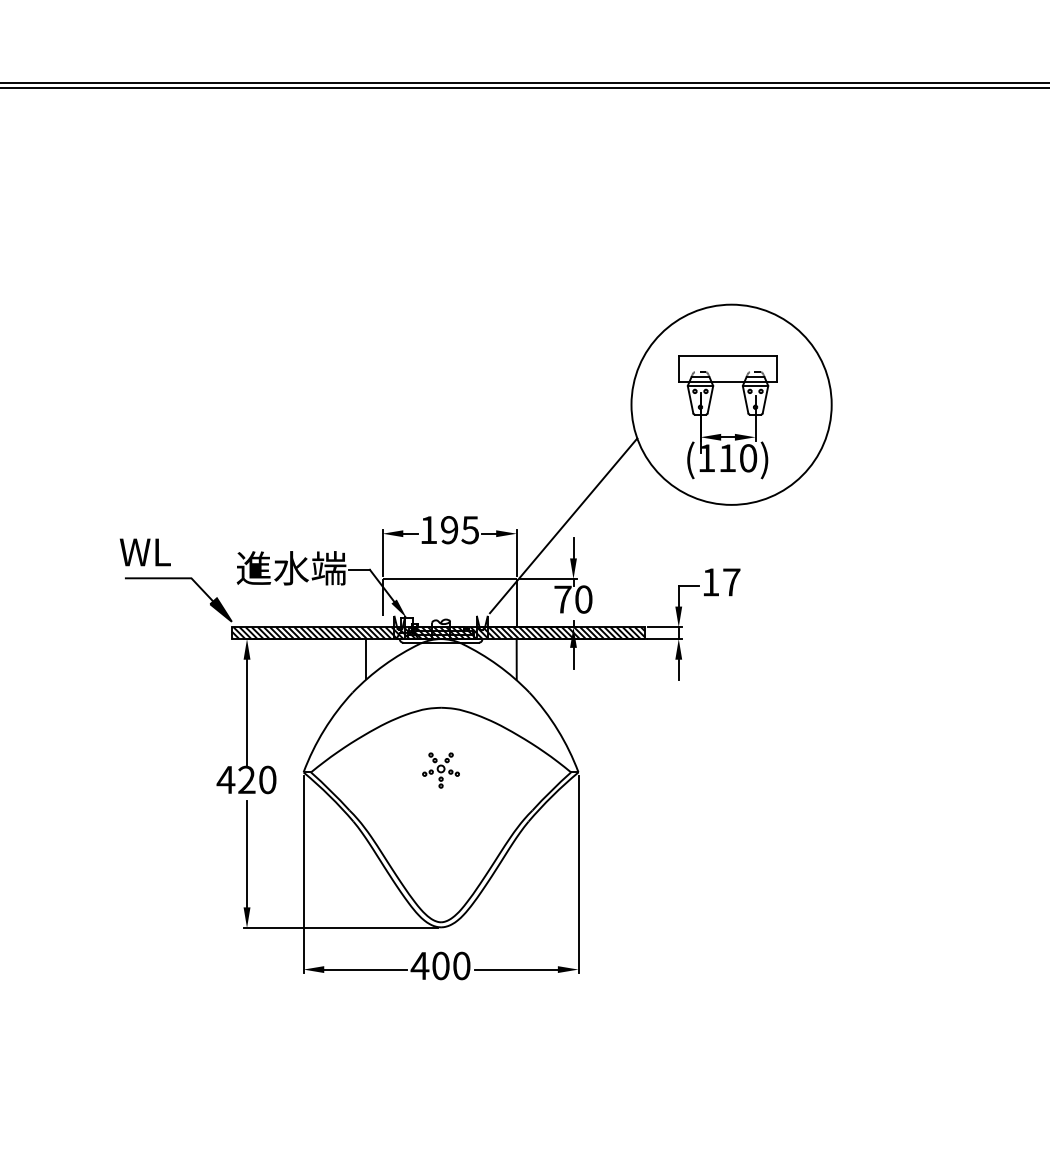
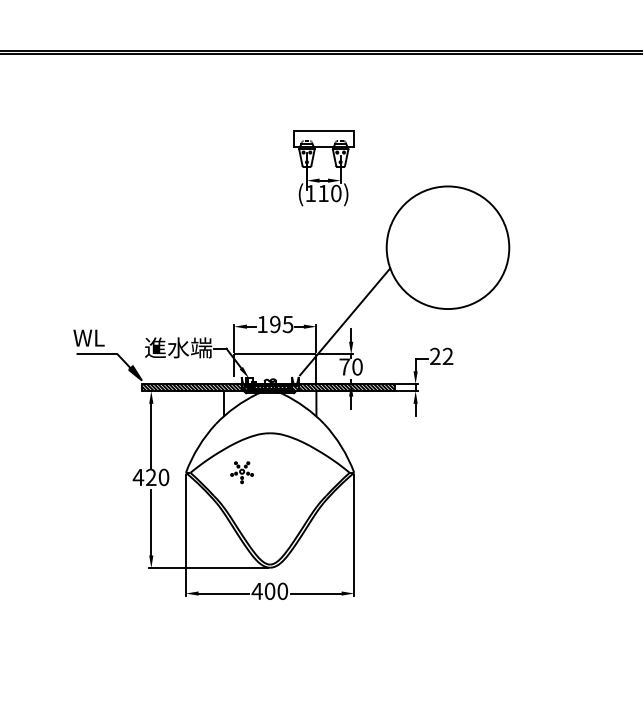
part: (727, 417) -> (323, 168), moved
text: (720, 580) -> (441, 355), 17 -> 22
part: (440, 770) -> (241, 472), moved

